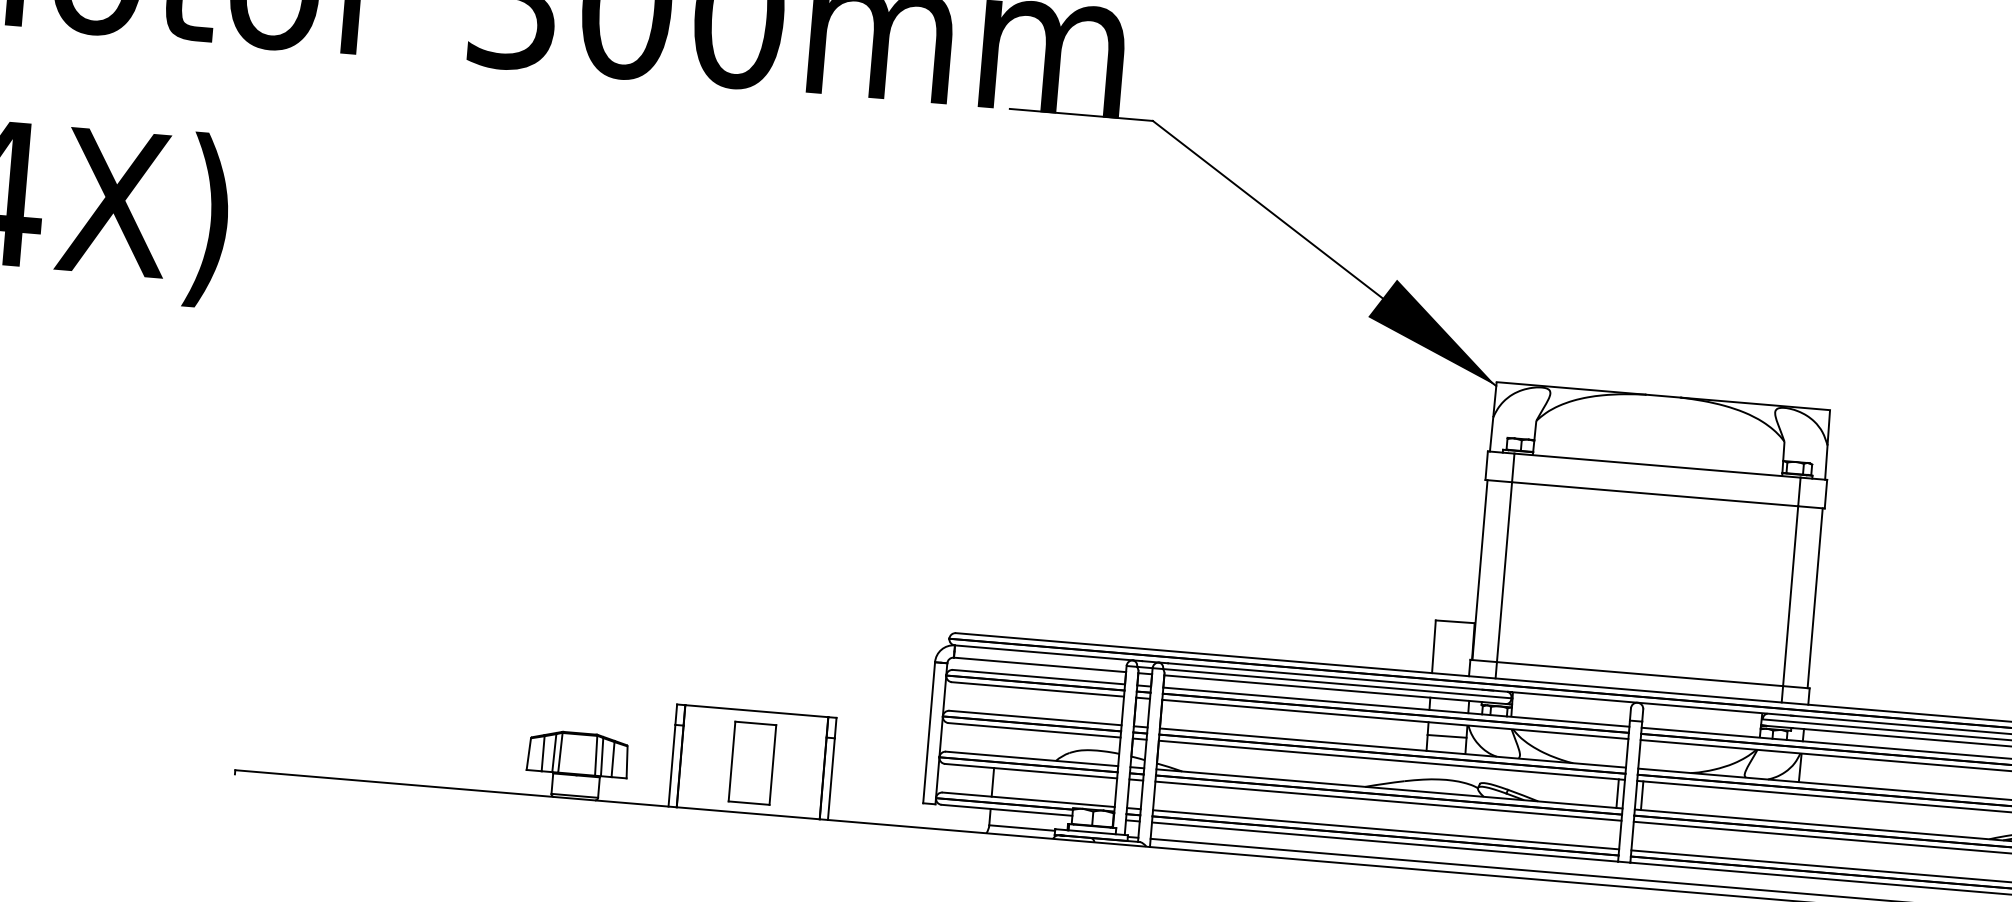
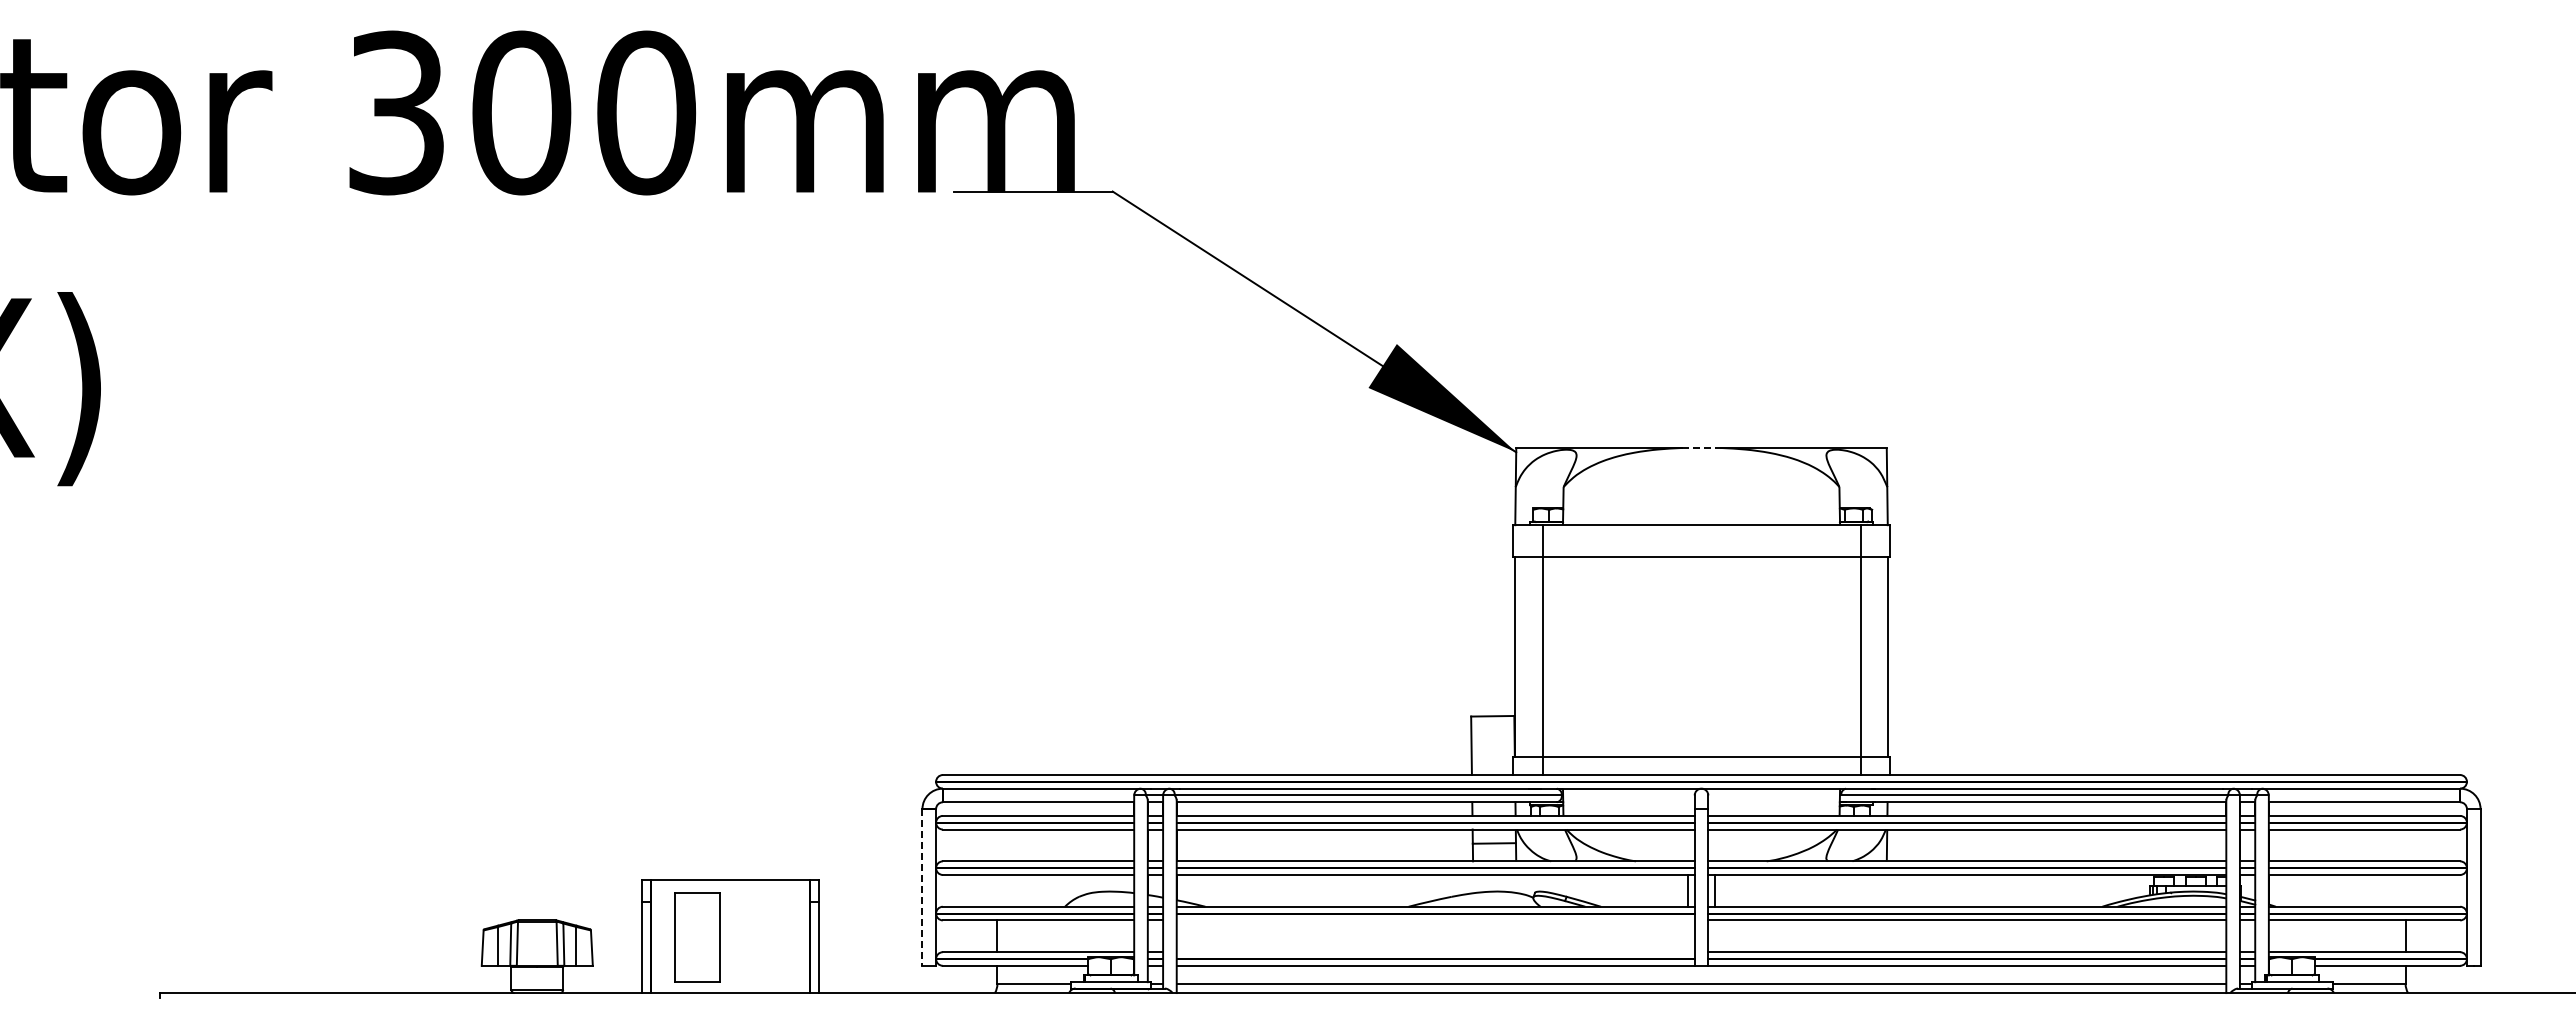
line: (1664, 395) -> (1702, 447), solid -> dashed
line: (929, 732) -> (922, 887), solid -> dashed
part: (752, 763) -> (697, 937), moved
line: (1388, 801) -> (1435, 920), removed
line: (1385, 830) -> (1435, 952), removed

